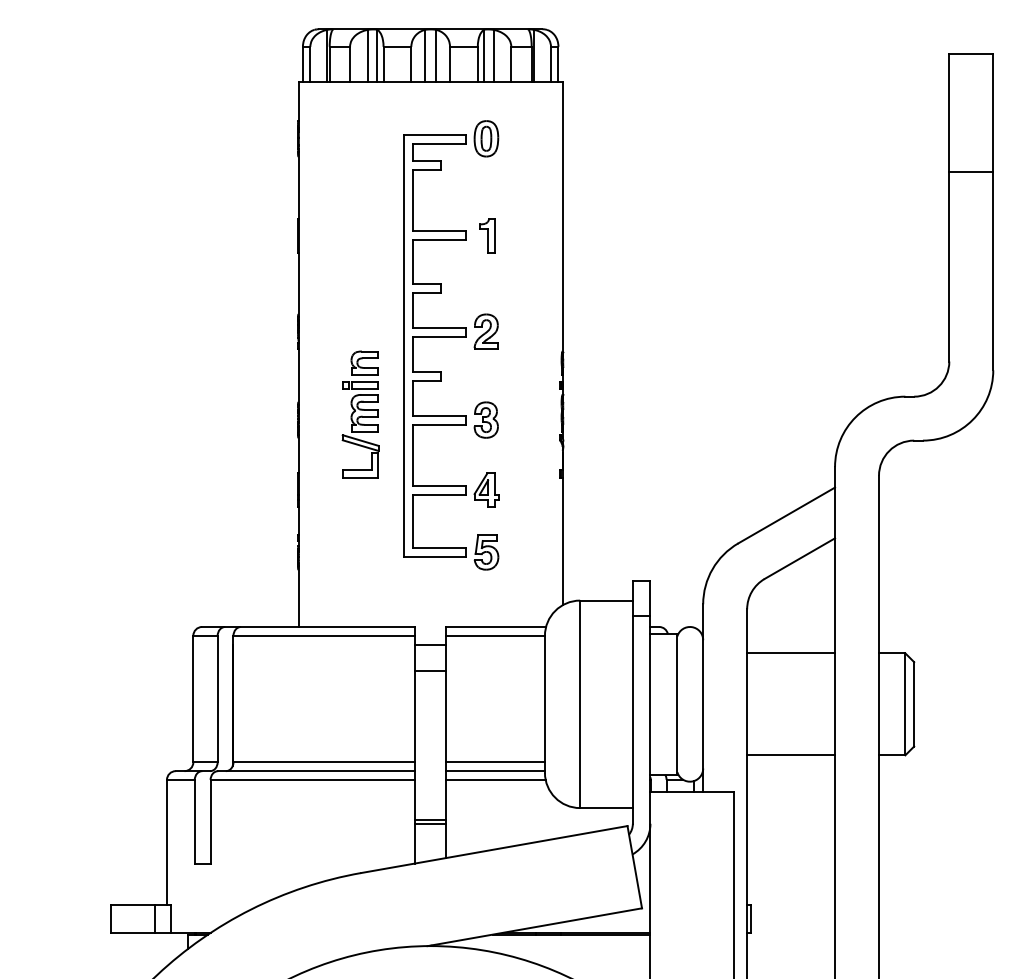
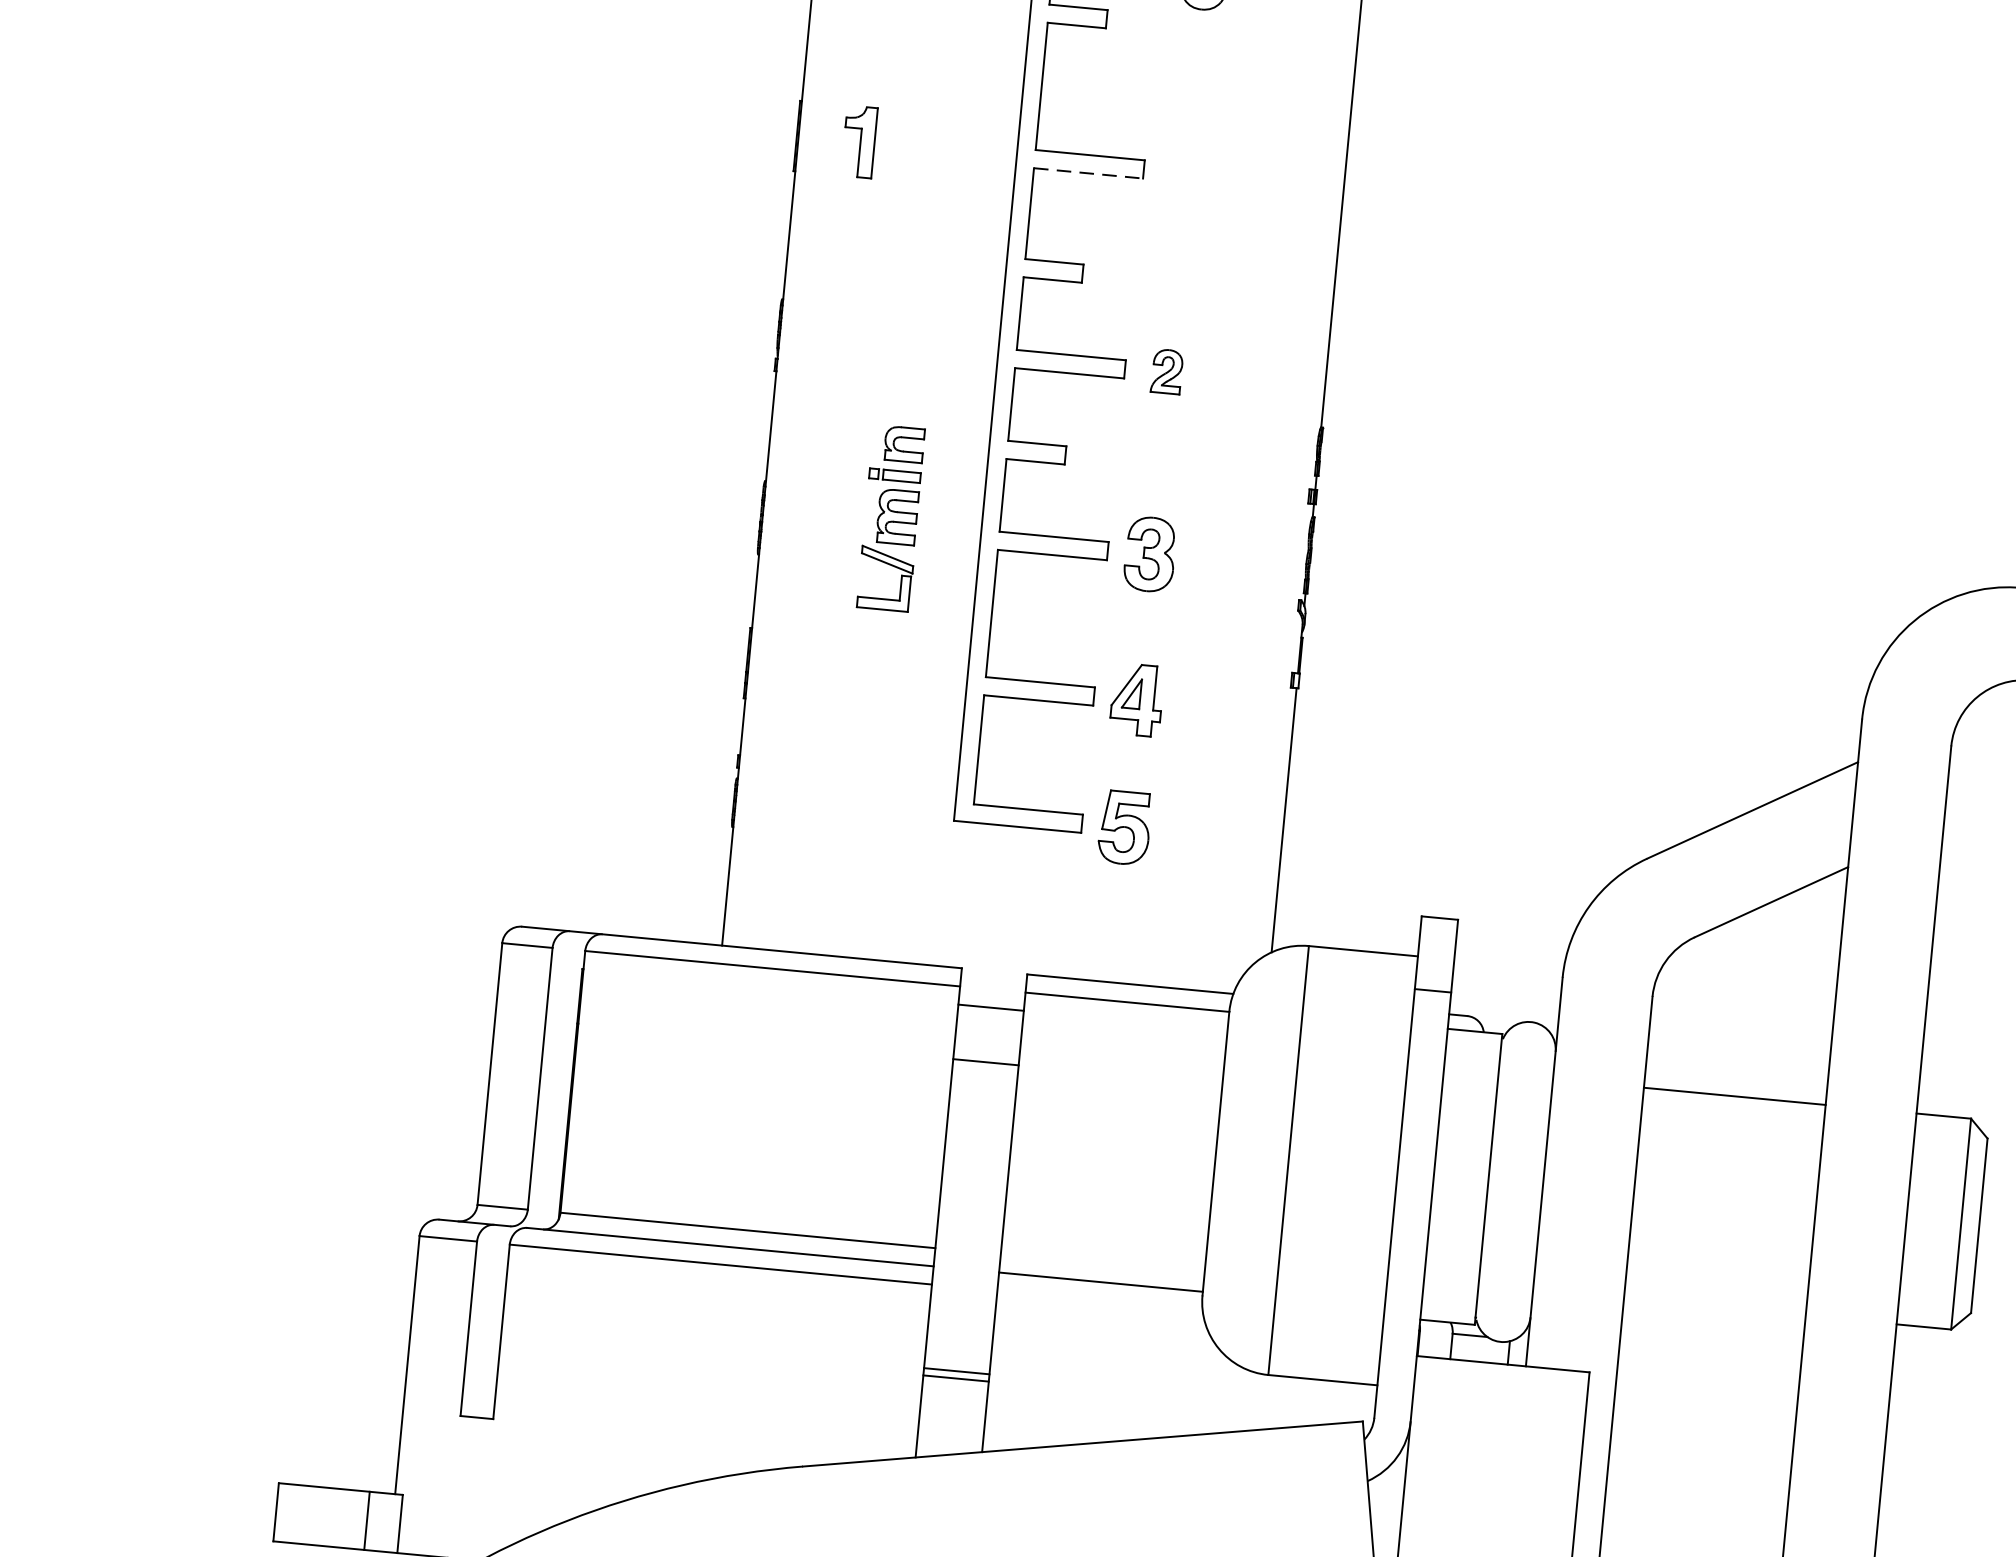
part: (487, 235) -> (859, 141), moved
line: (439, 240) -> (1088, 173), solid -> dashed
part: (485, 331) -> (1165, 371), size x0.6
part: (360, 414) -> (891, 518), size x0.7
line: (791, 755) -> (1715, 1307), removed
line: (495, 762) -> (1102, 1264), removed
line: (495, 779) -> (1098, 1299), removed

